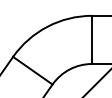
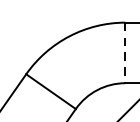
line: (92, 40) -> (126, 53), solid -> dashed

